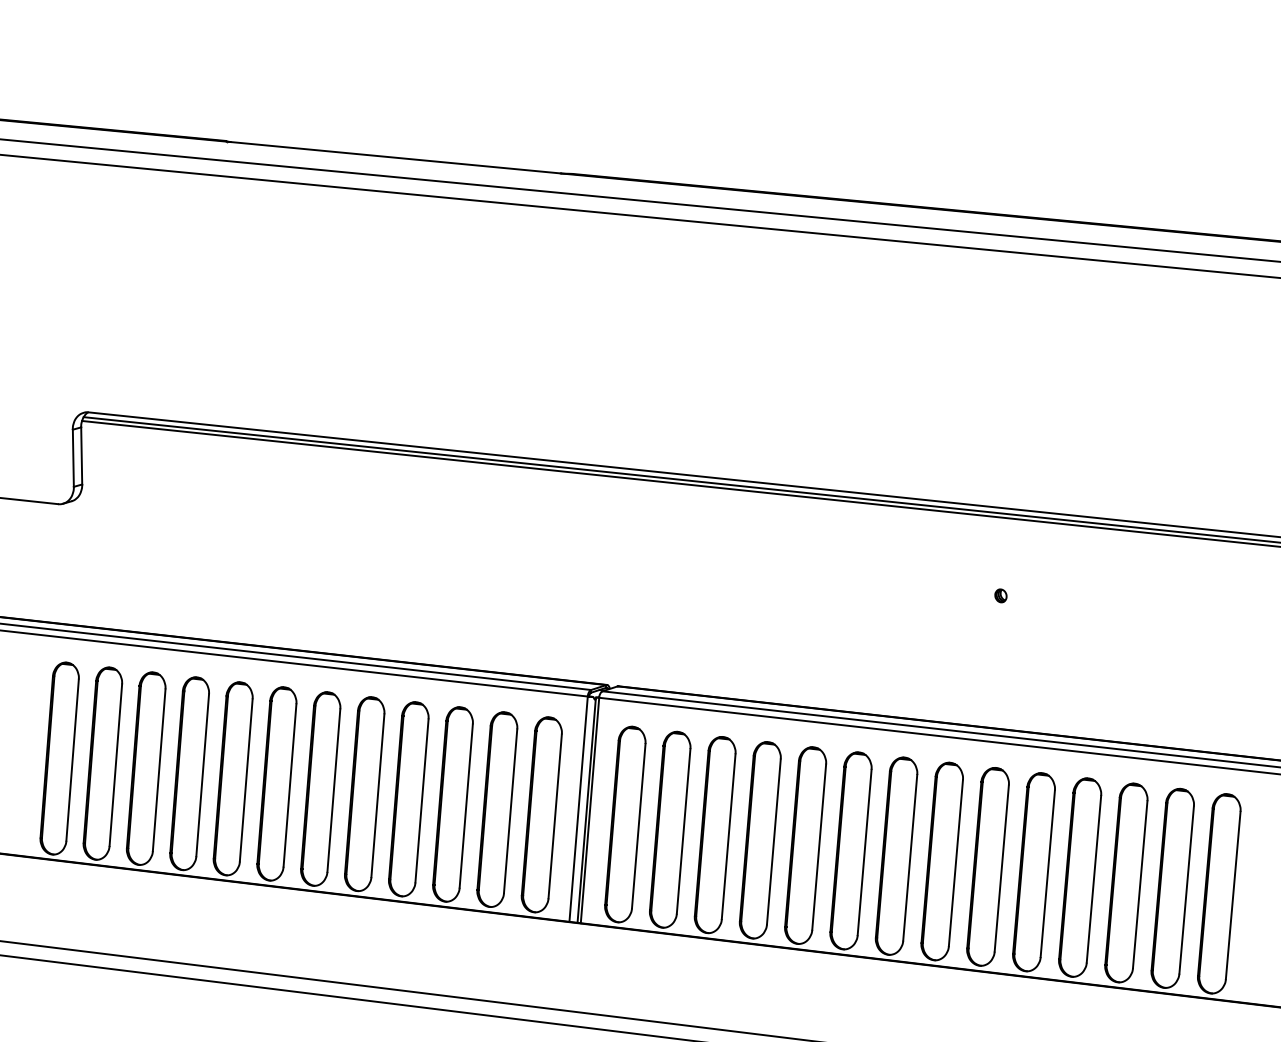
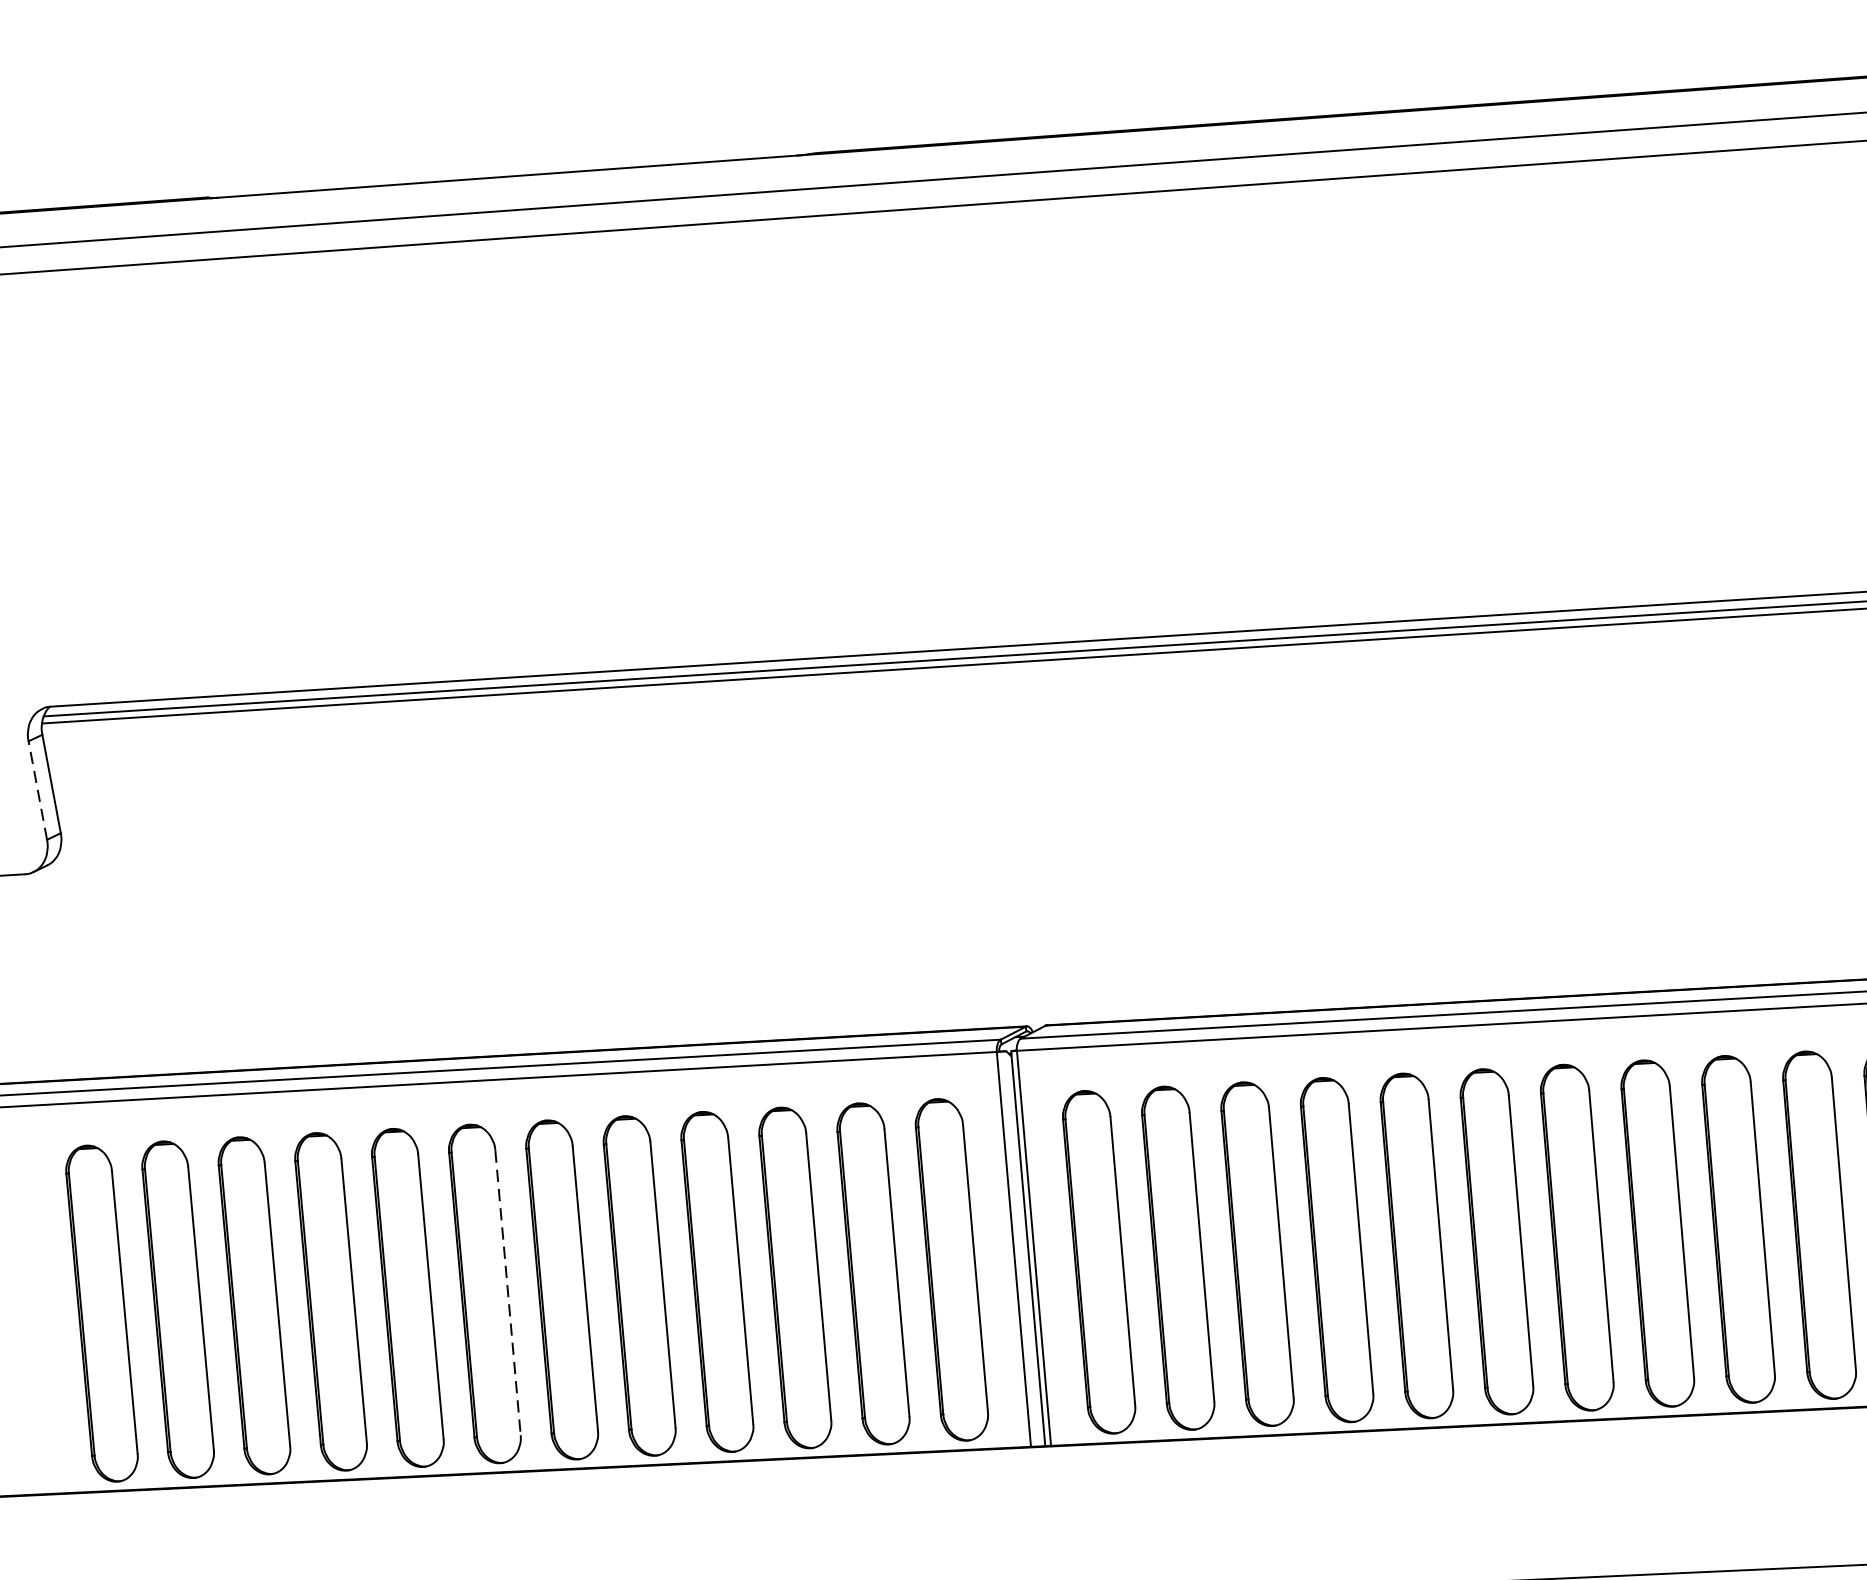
line: (73, 458) -> (38, 790), solid -> dashed
part: (1000, 595) -> (1680, 756), removed
line: (289, 785) -> (507, 1293), solid -> dashed

